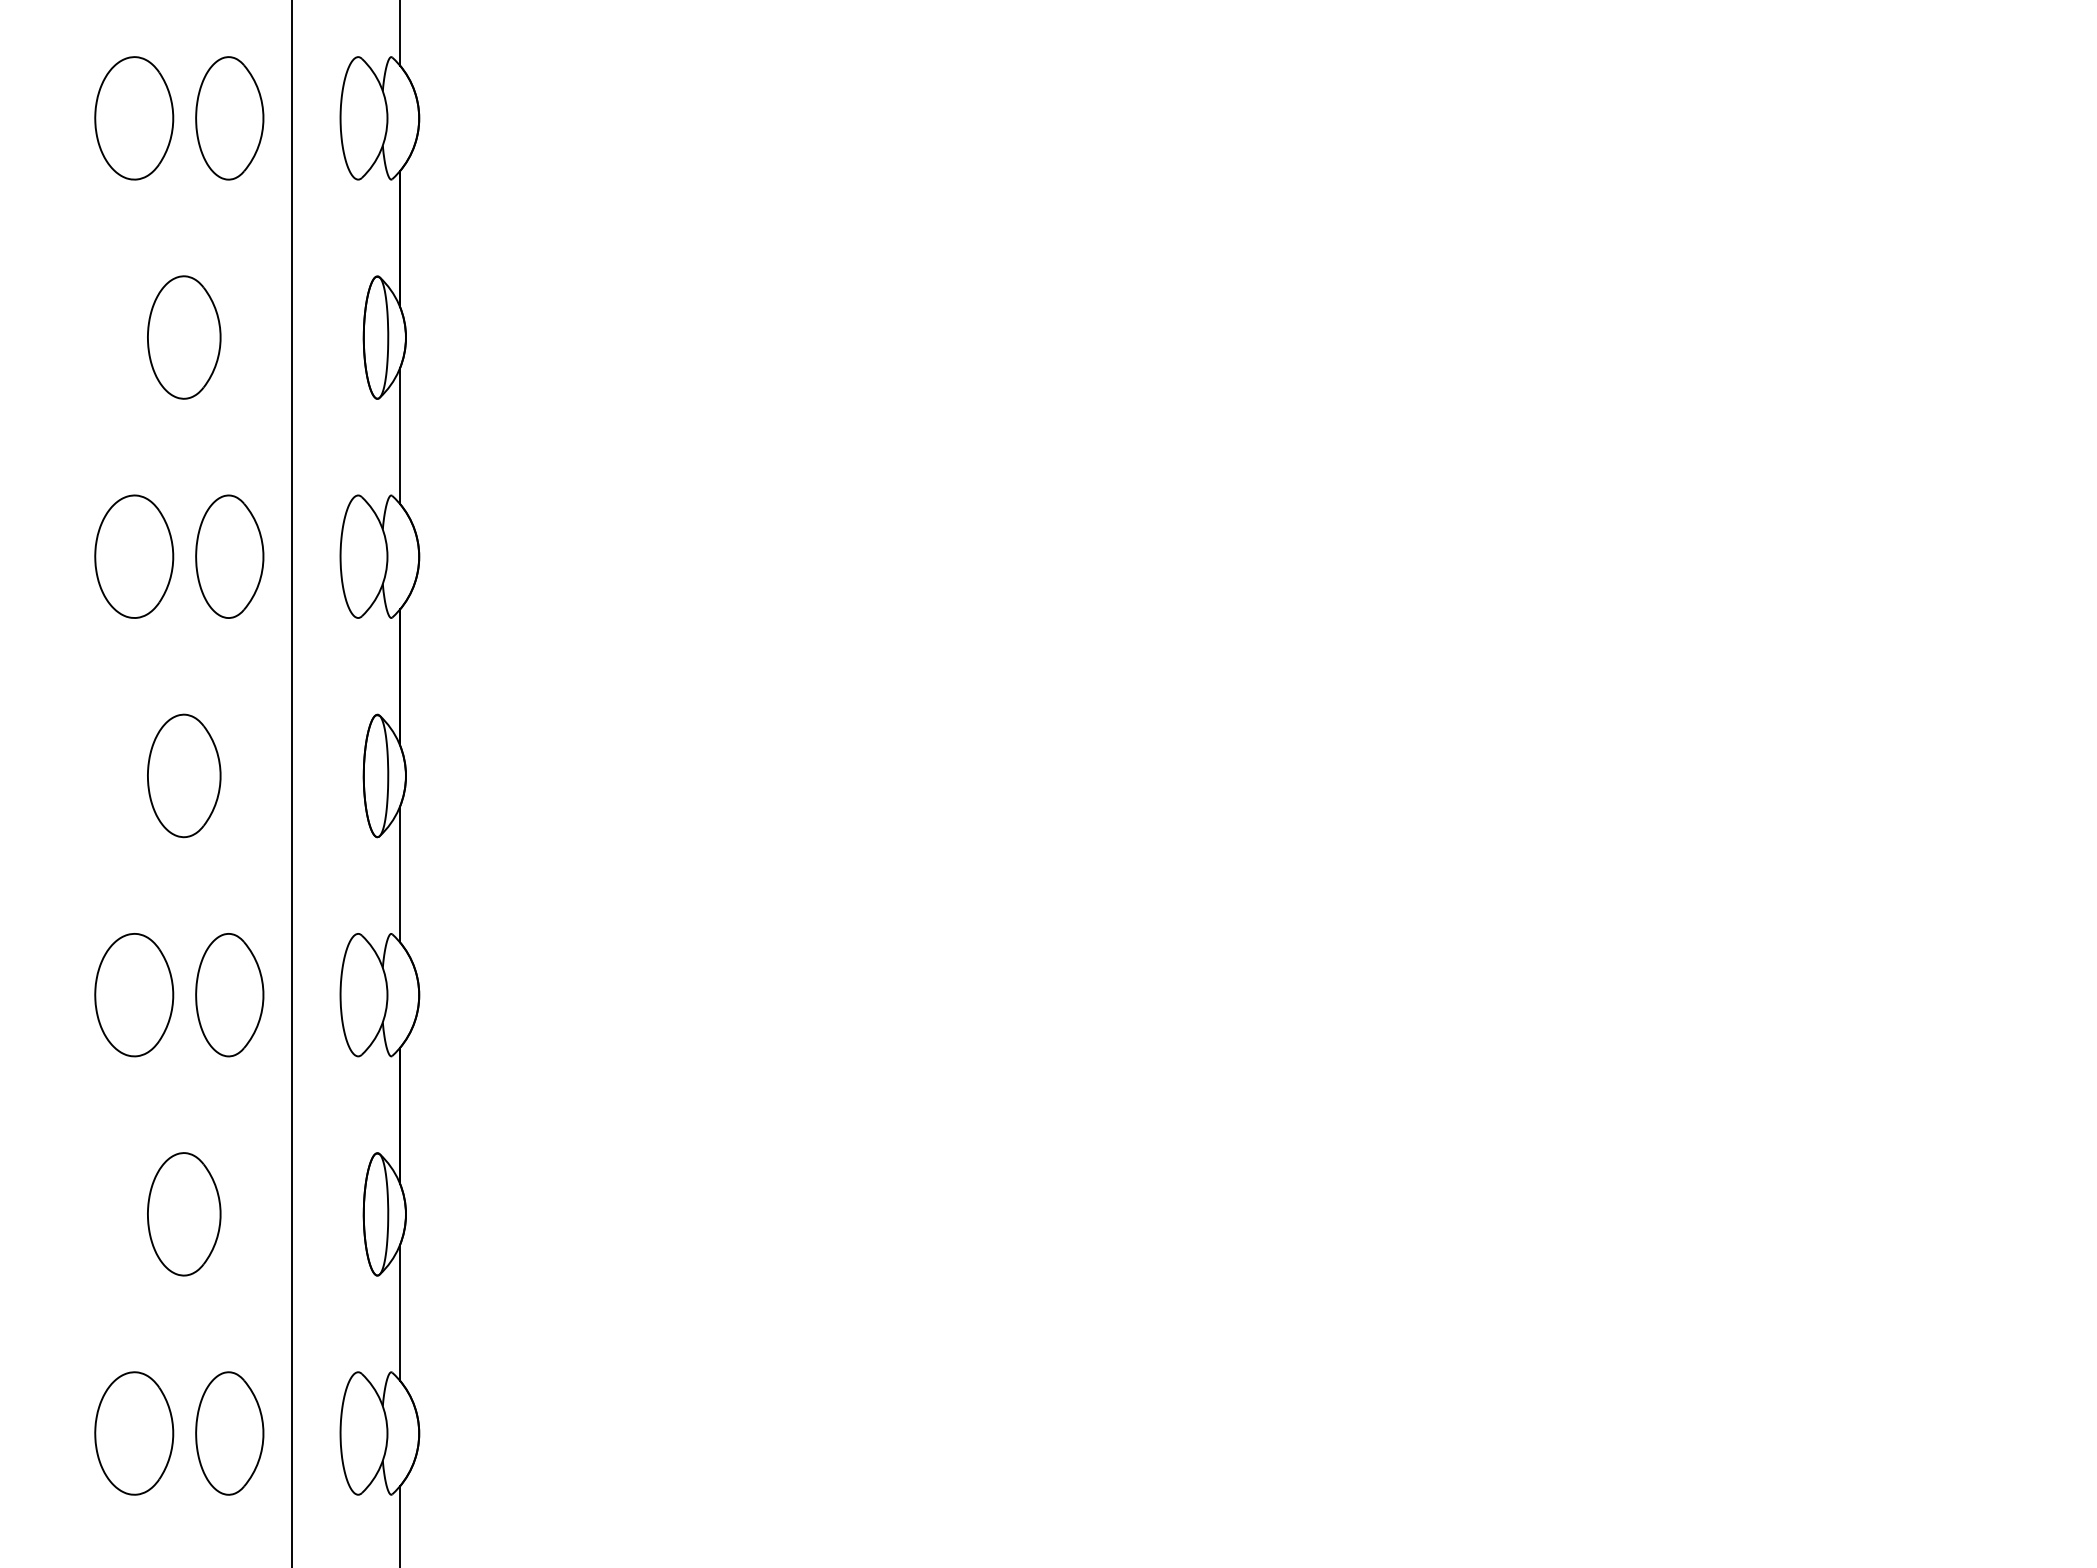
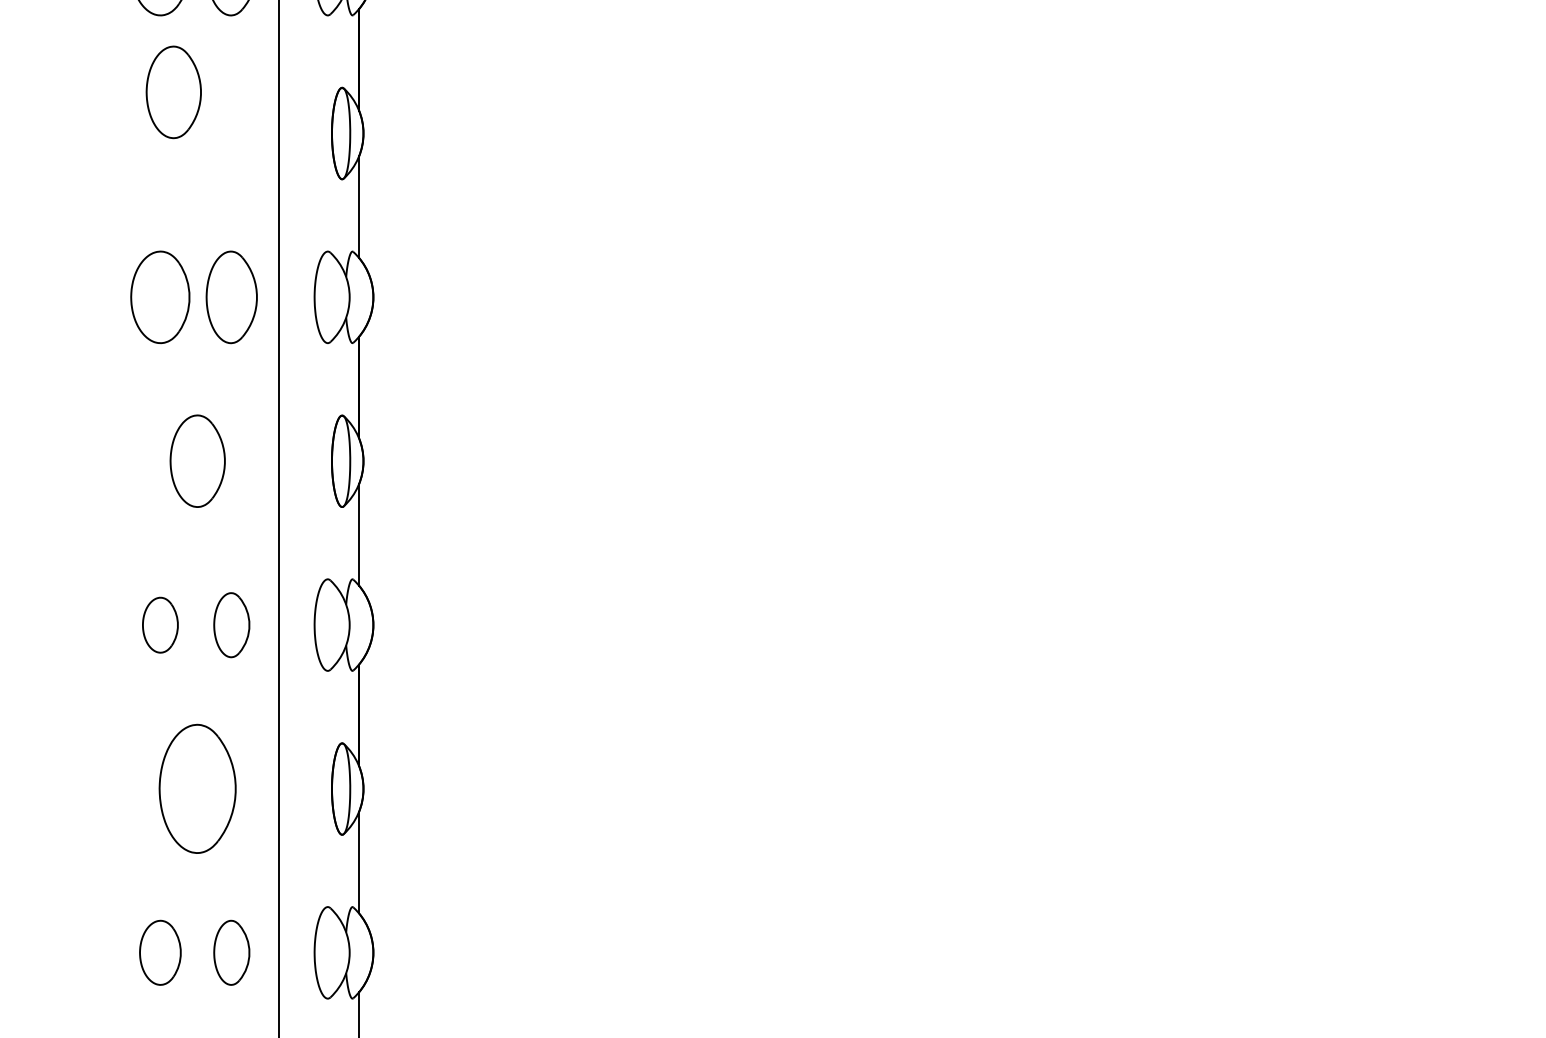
part: (184, 337) -> (174, 92), moved
part: (134, 995) -> (160, 625), size x0.6
part: (229, 995) -> (231, 625), size x0.7
part: (184, 1214) -> (197, 789), size x1.4
part: (134, 1433) -> (160, 952), size x0.7
part: (229, 1433) -> (231, 952), size x0.7

